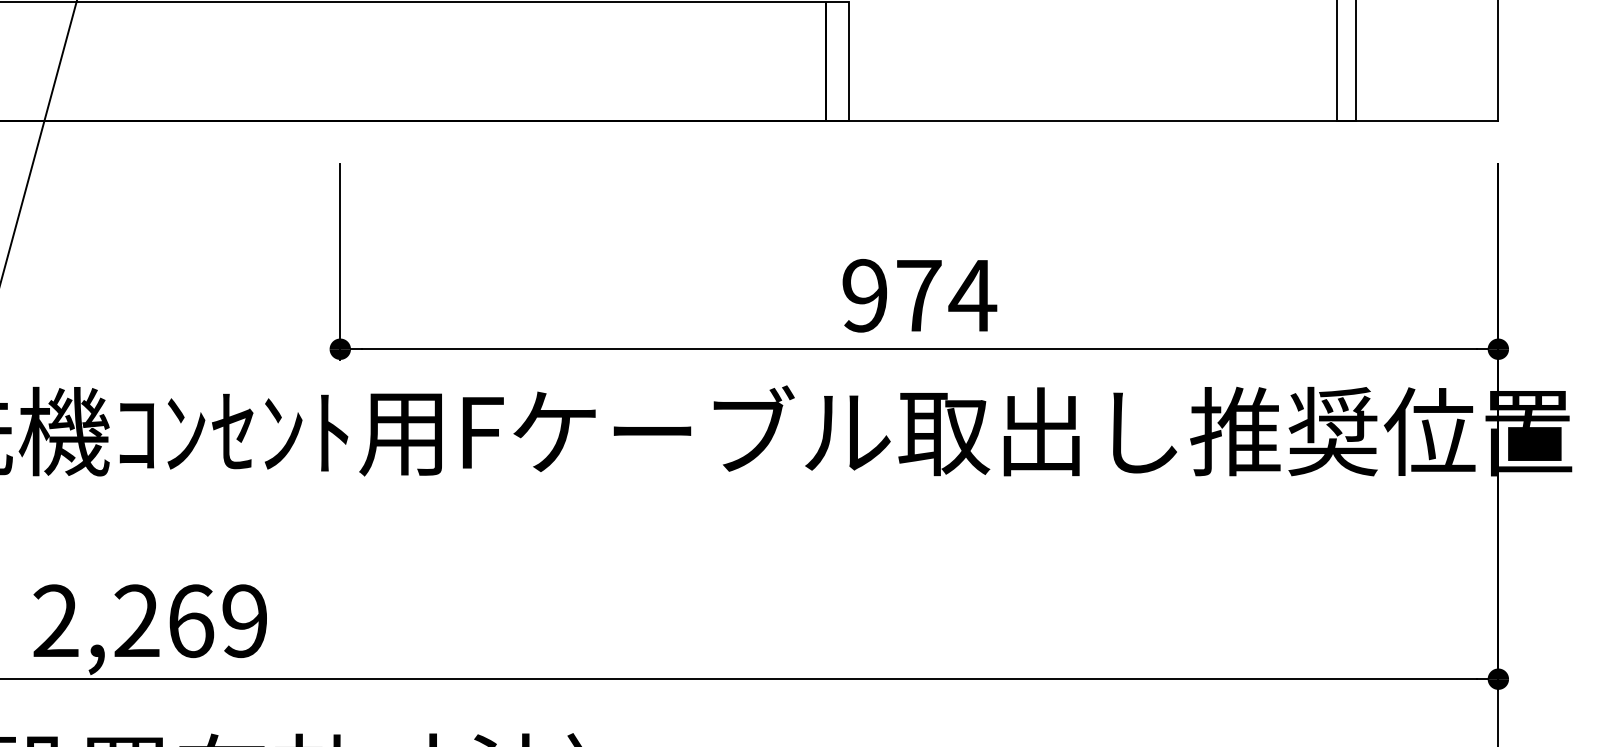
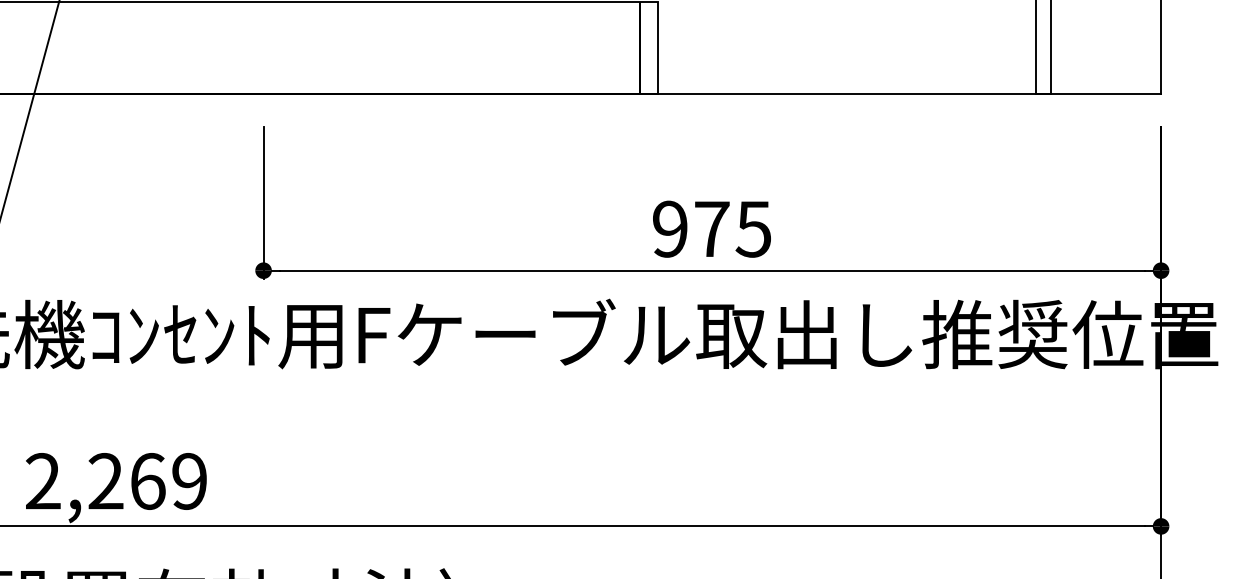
text: (972, 296) -> (753, 229), 974 -> 975

